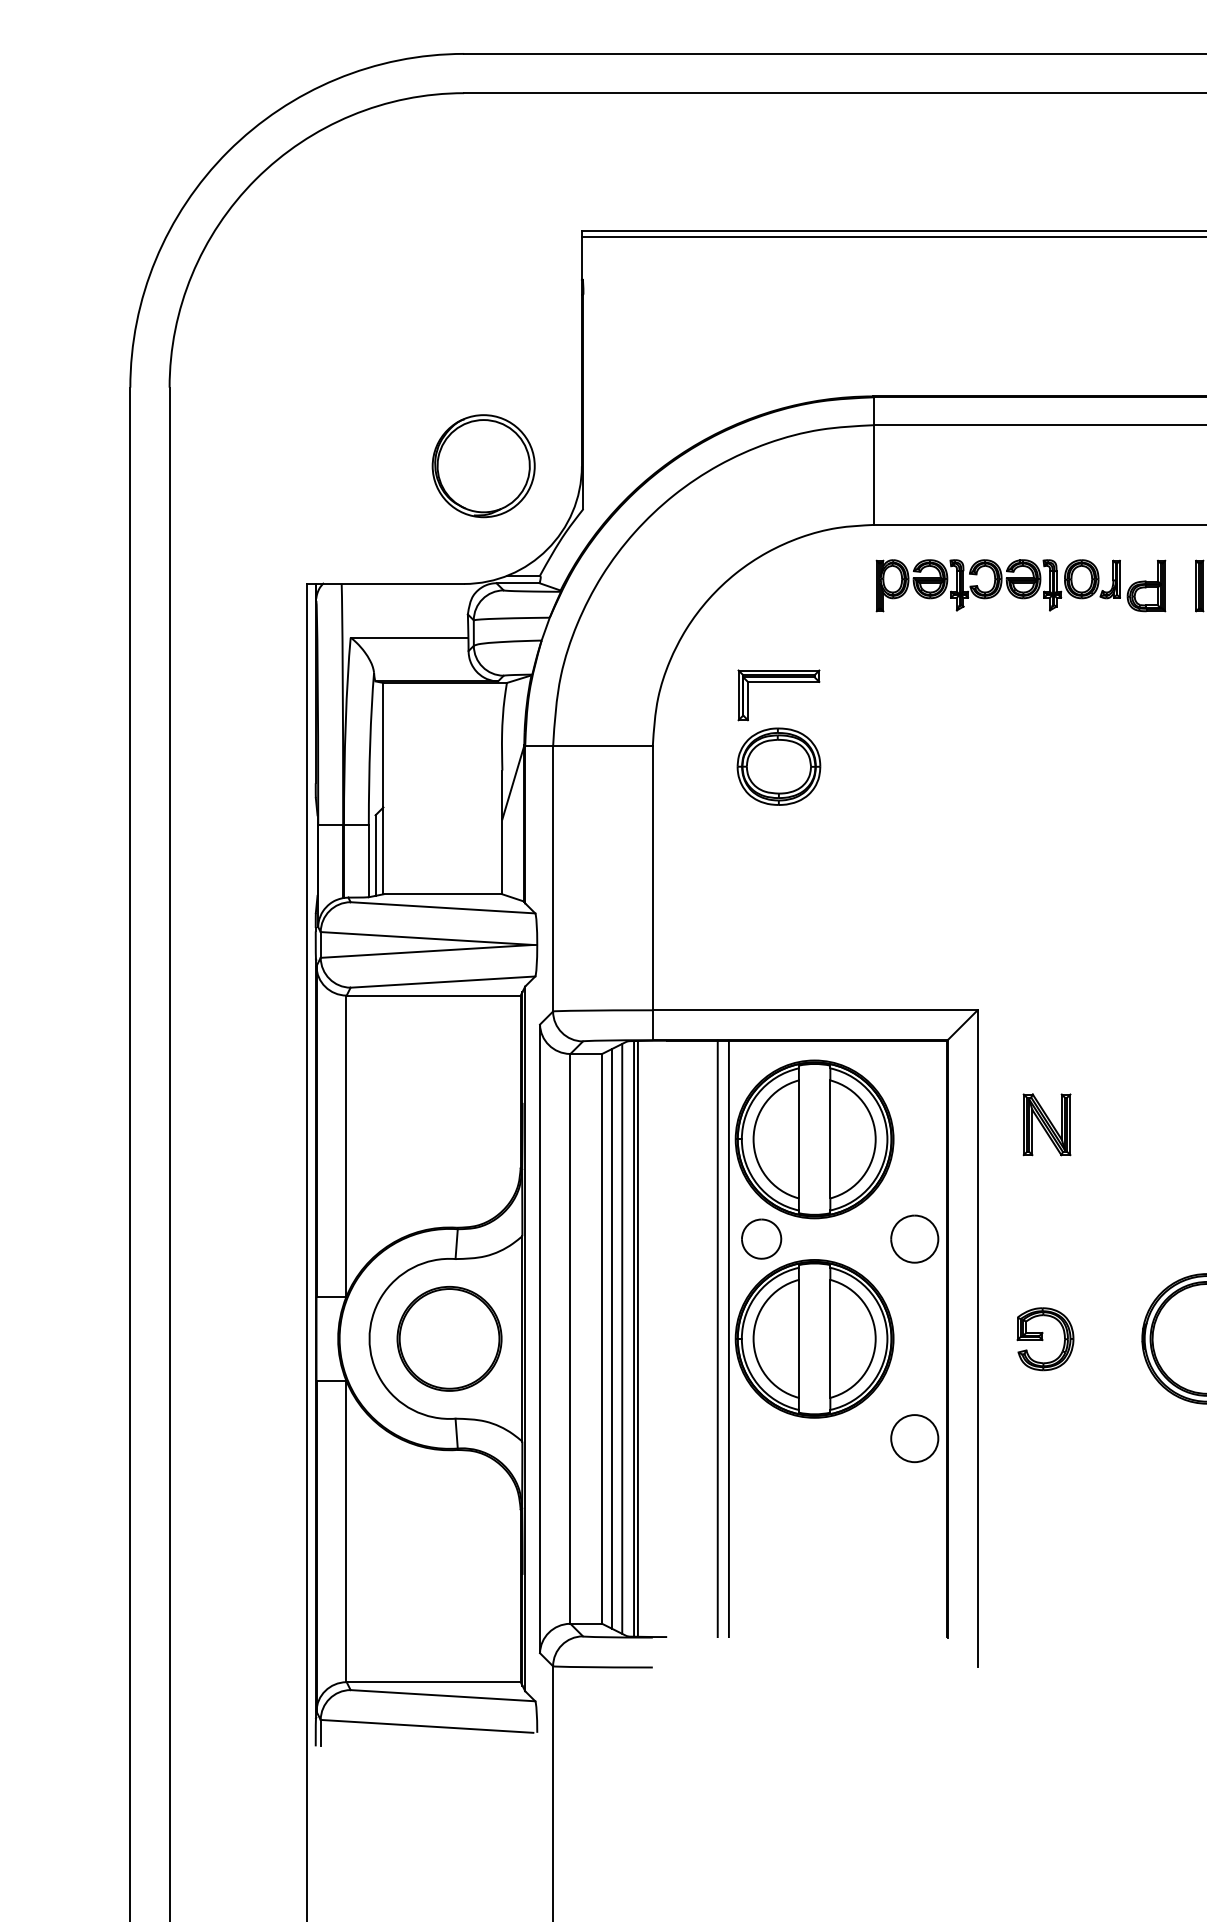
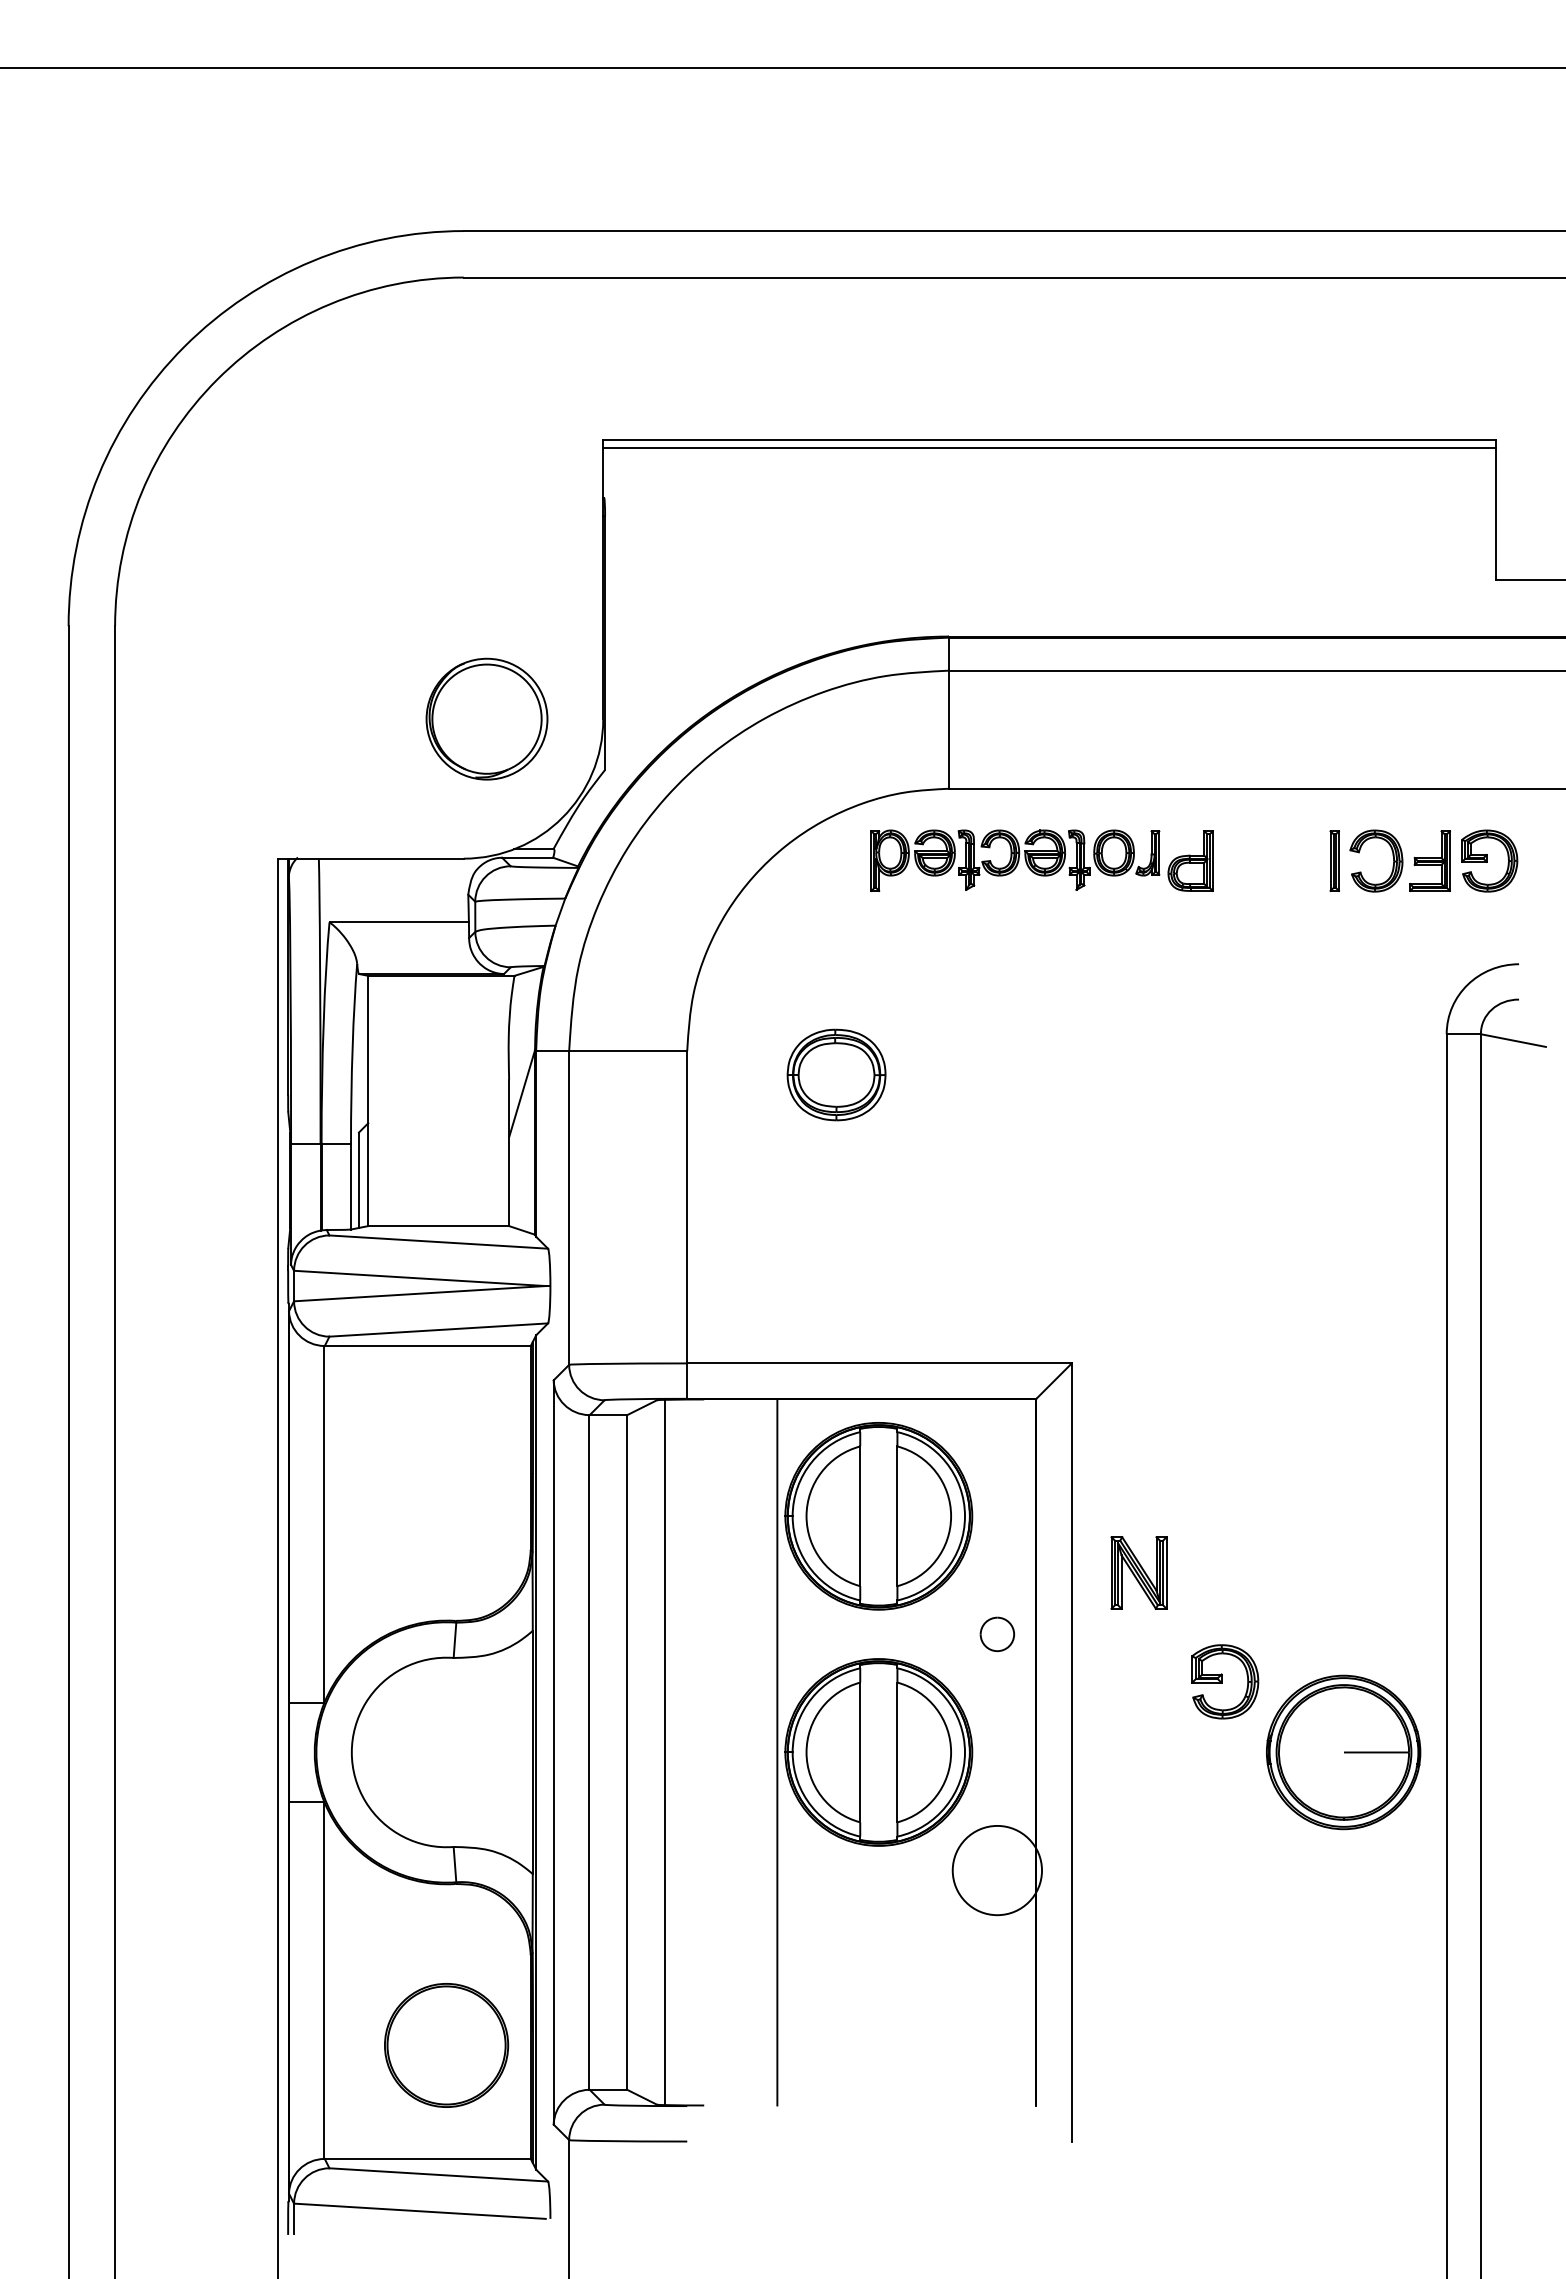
part: (1020, 585) -> (1041, 860), moved
part: (778, 682) -> (836, 975), removed
part: (1046, 1124) -> (1138, 1572), moved
part: (761, 1239) -> (816, 1634), removed
part: (914, 1239) -> (997, 1634), size x0.6
part: (449, 1338) -> (446, 2045), moved
line: (611, 1338) -> (638, 1752), removed
line: (622, 1338) -> (651, 1752), removed
line: (637, 1338) -> (669, 1752), removed
line: (718, 1338) -> (764, 1752), removed
part: (1045, 1338) -> (1225, 1681), moved
circle: (914, 1438) -> (997, 1870), size x1.6

